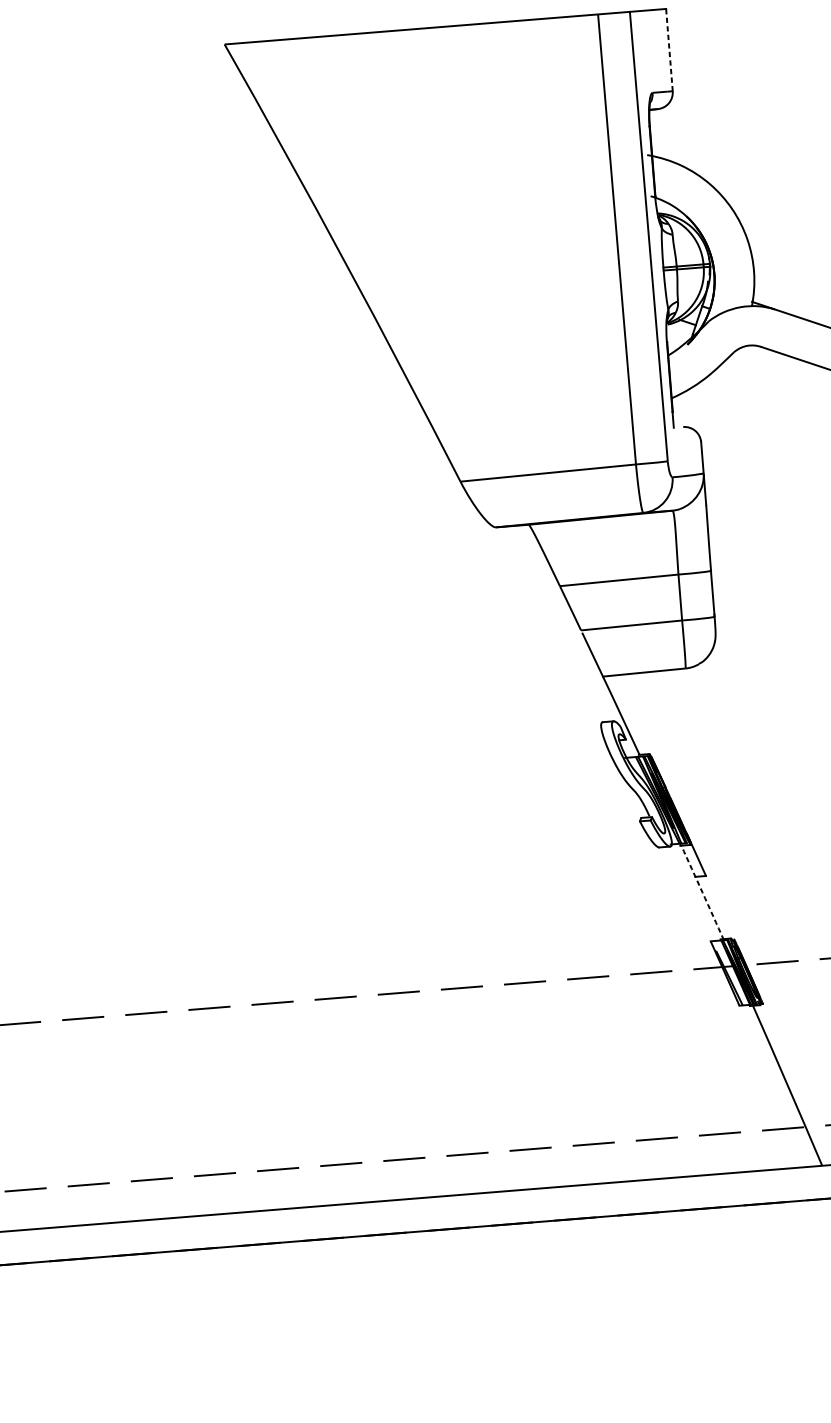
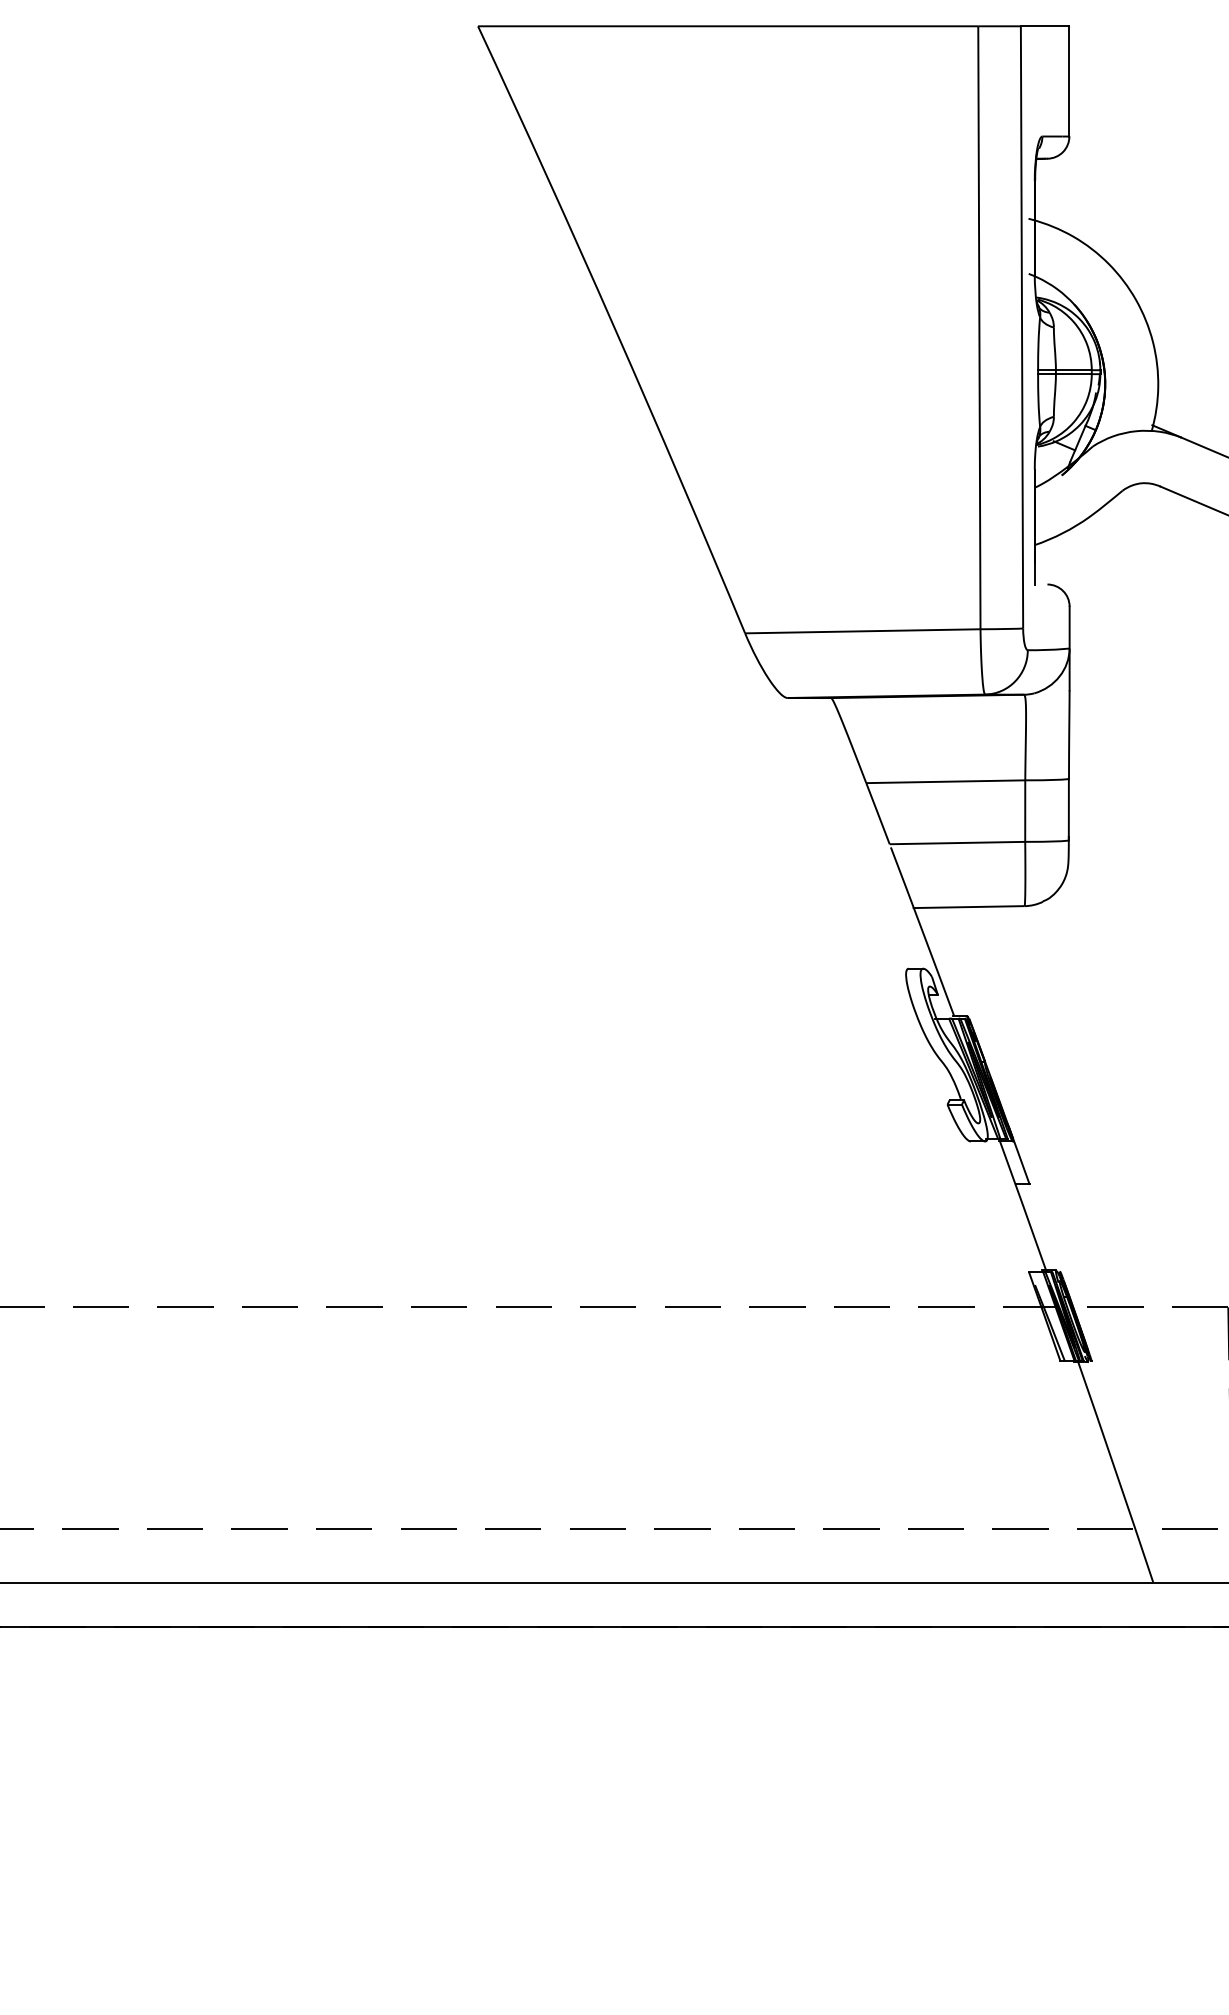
line: (669, 49) -> (1069, 80), dashed -> solid
arc: (702, 892) -> (1023, 1206), dashed -> solid

